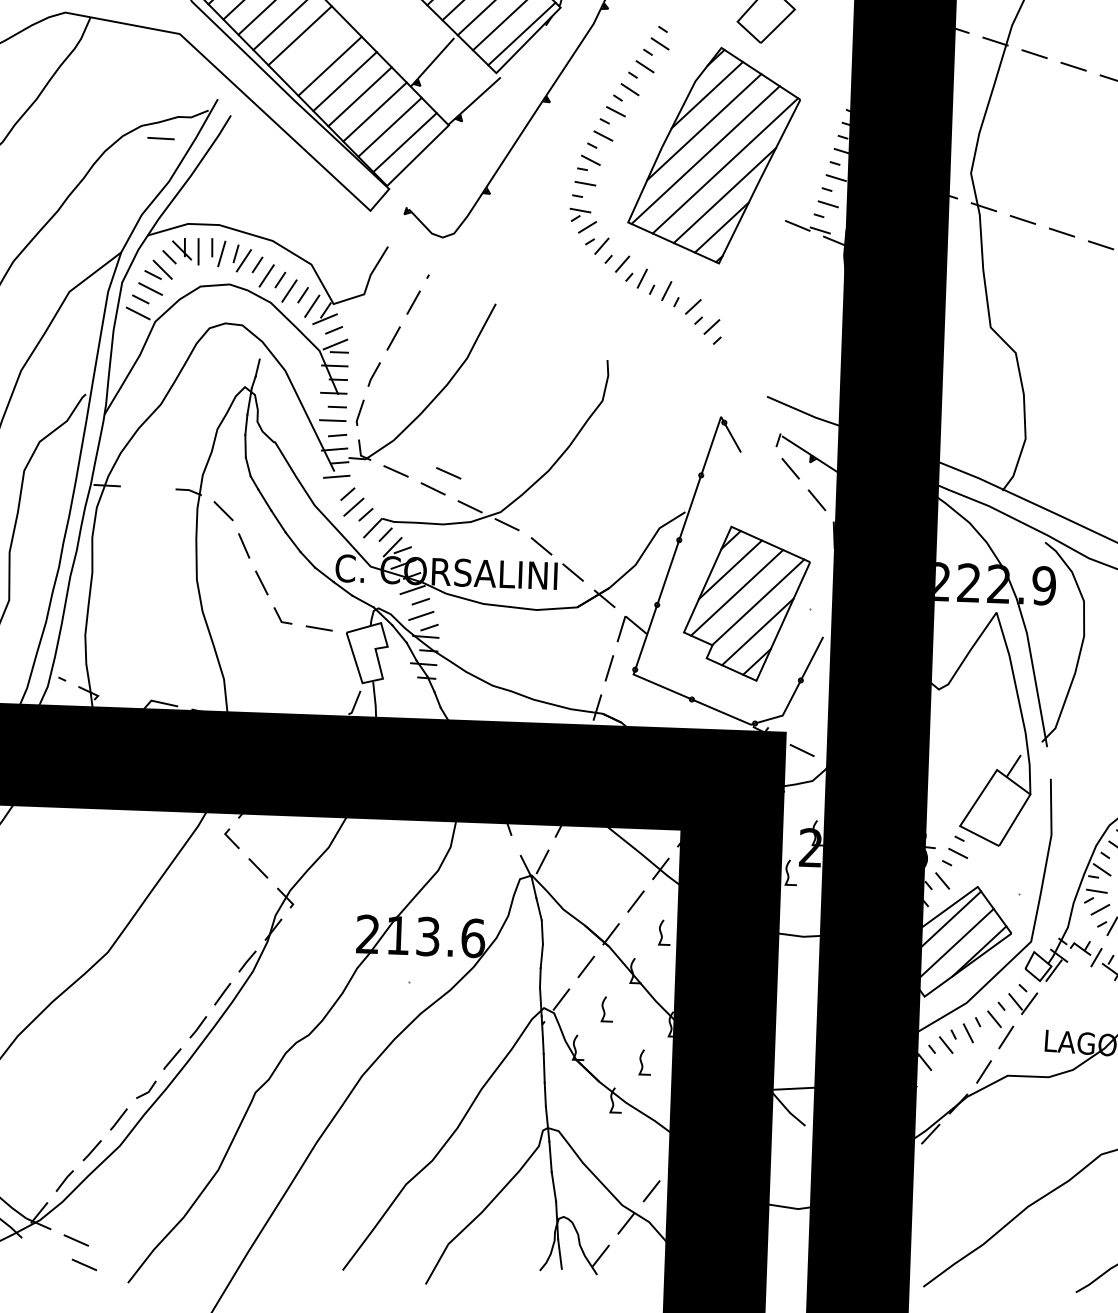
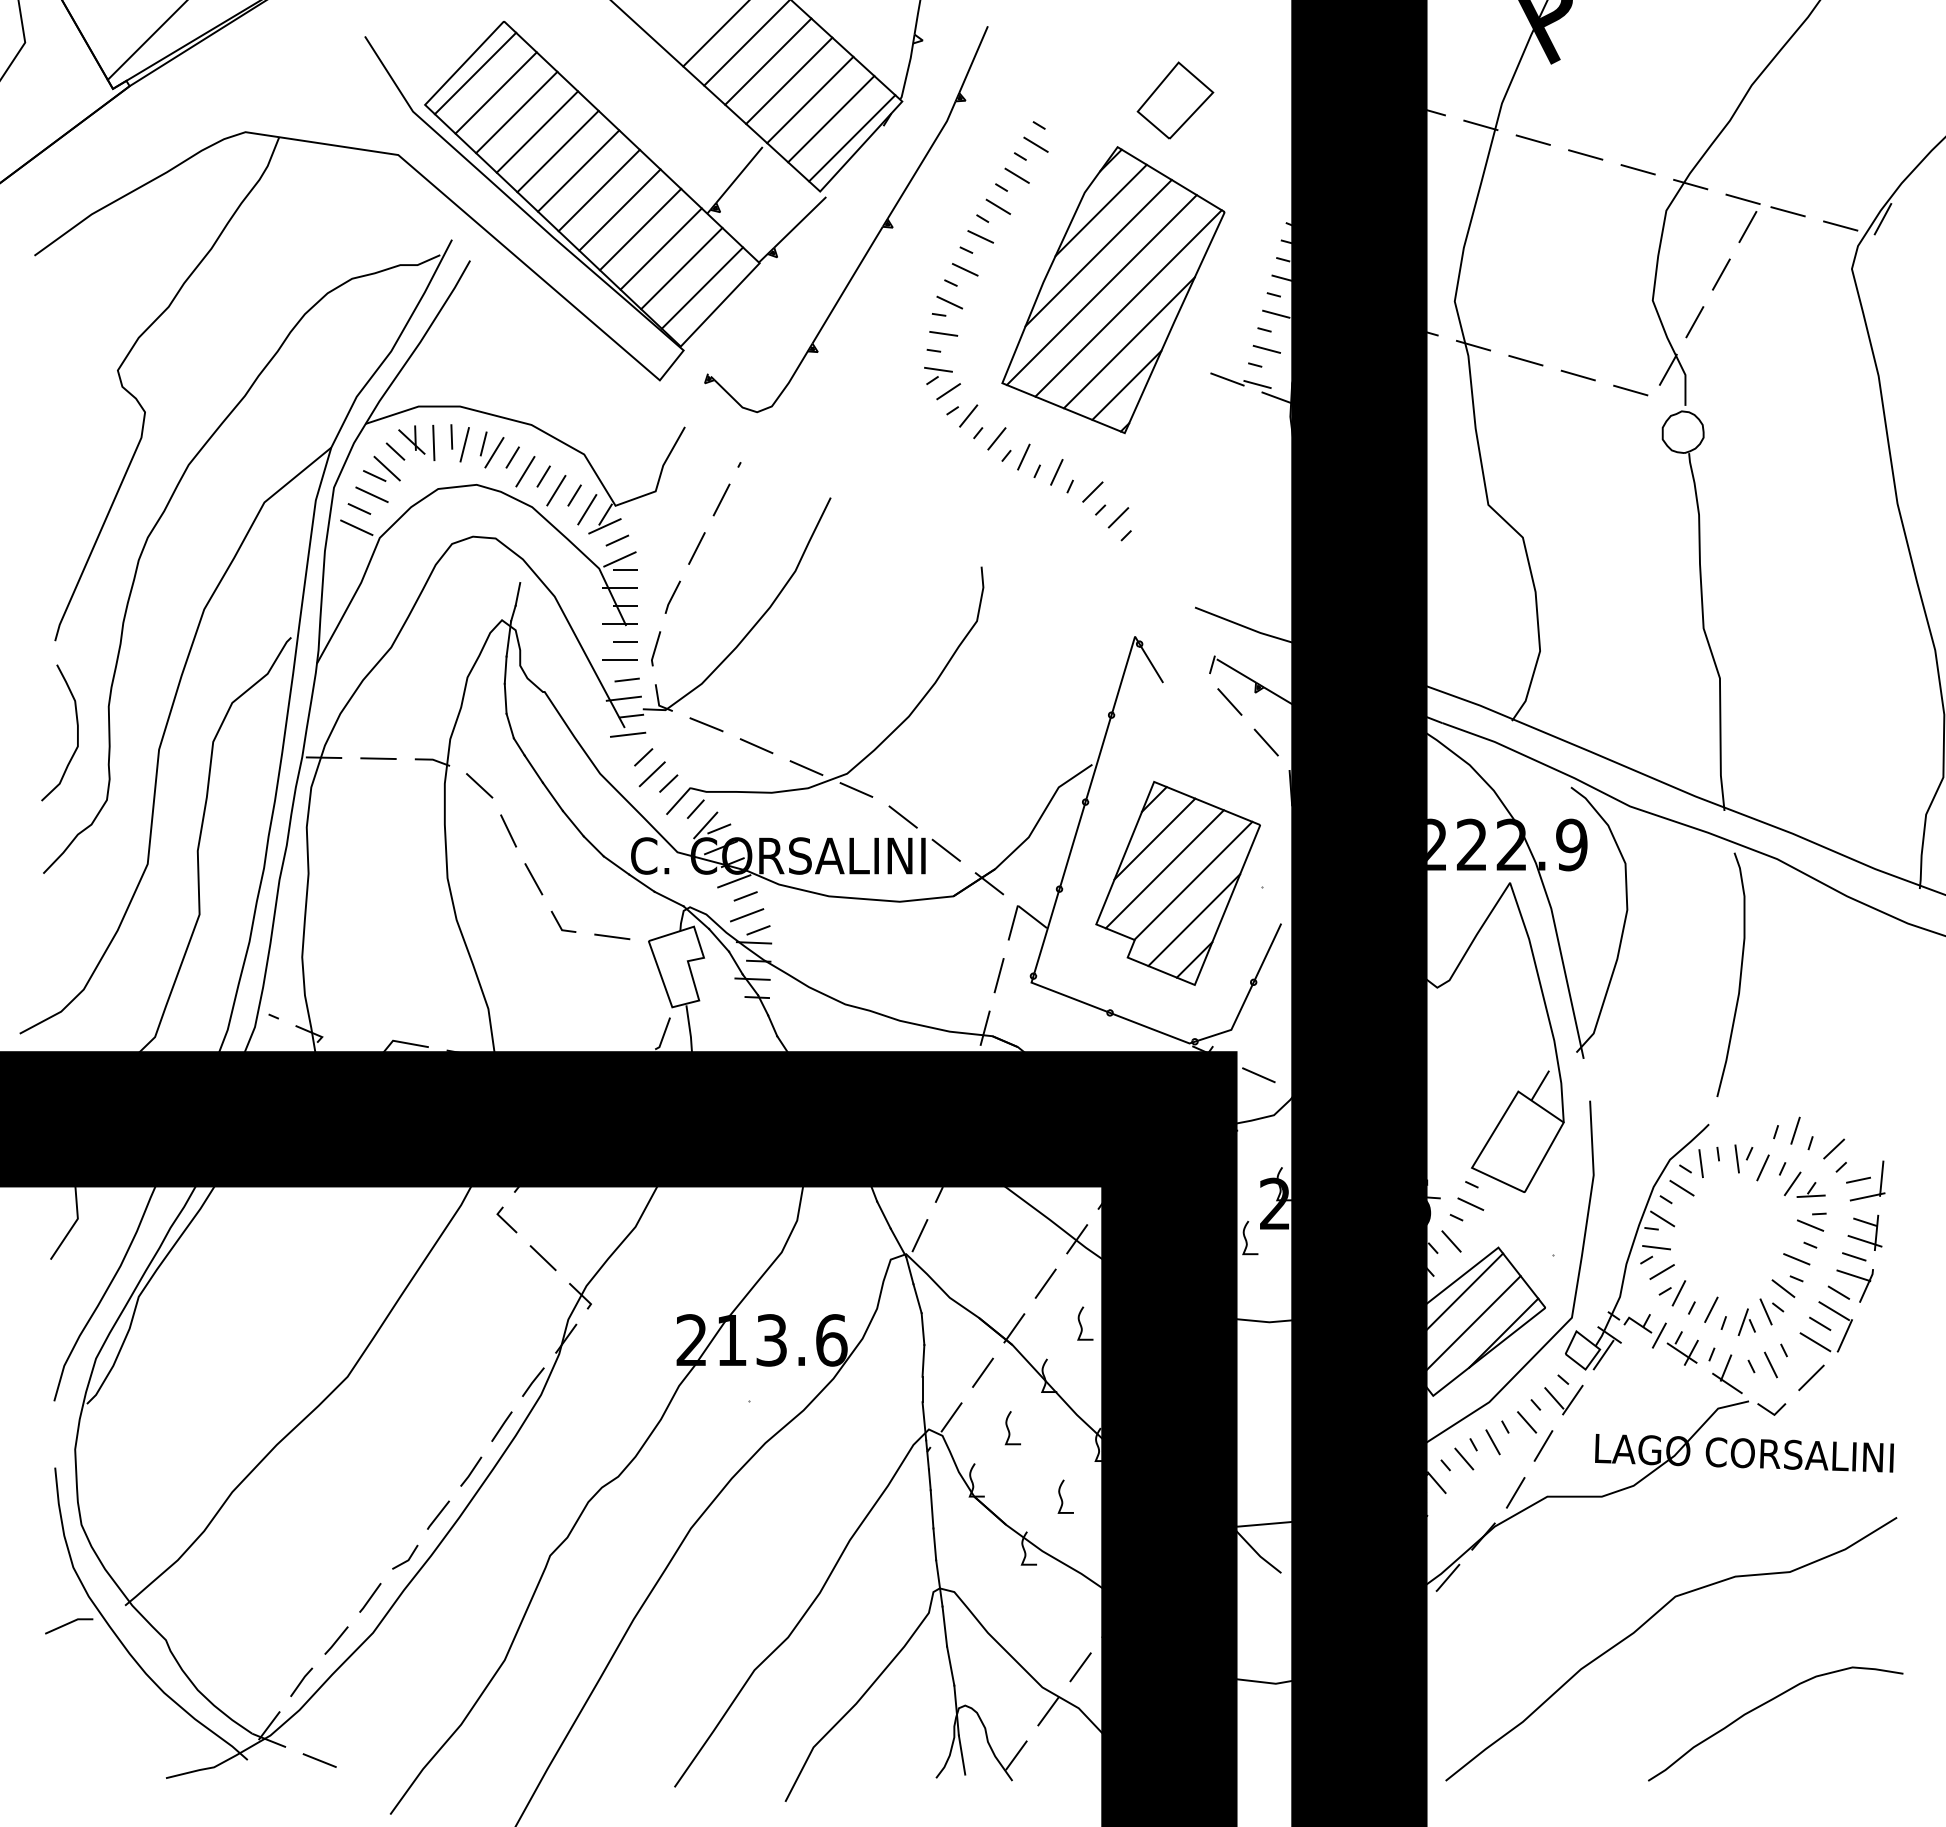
line: (315, 50) -> (578, 170), added
line: (161, 138) -> (378, 758), moved
line: (448, 473) -> (776, 724), removed
line: (515, 844) -> (883, 1214), added
line: (84, 1264) -> (331, 1792), removed

